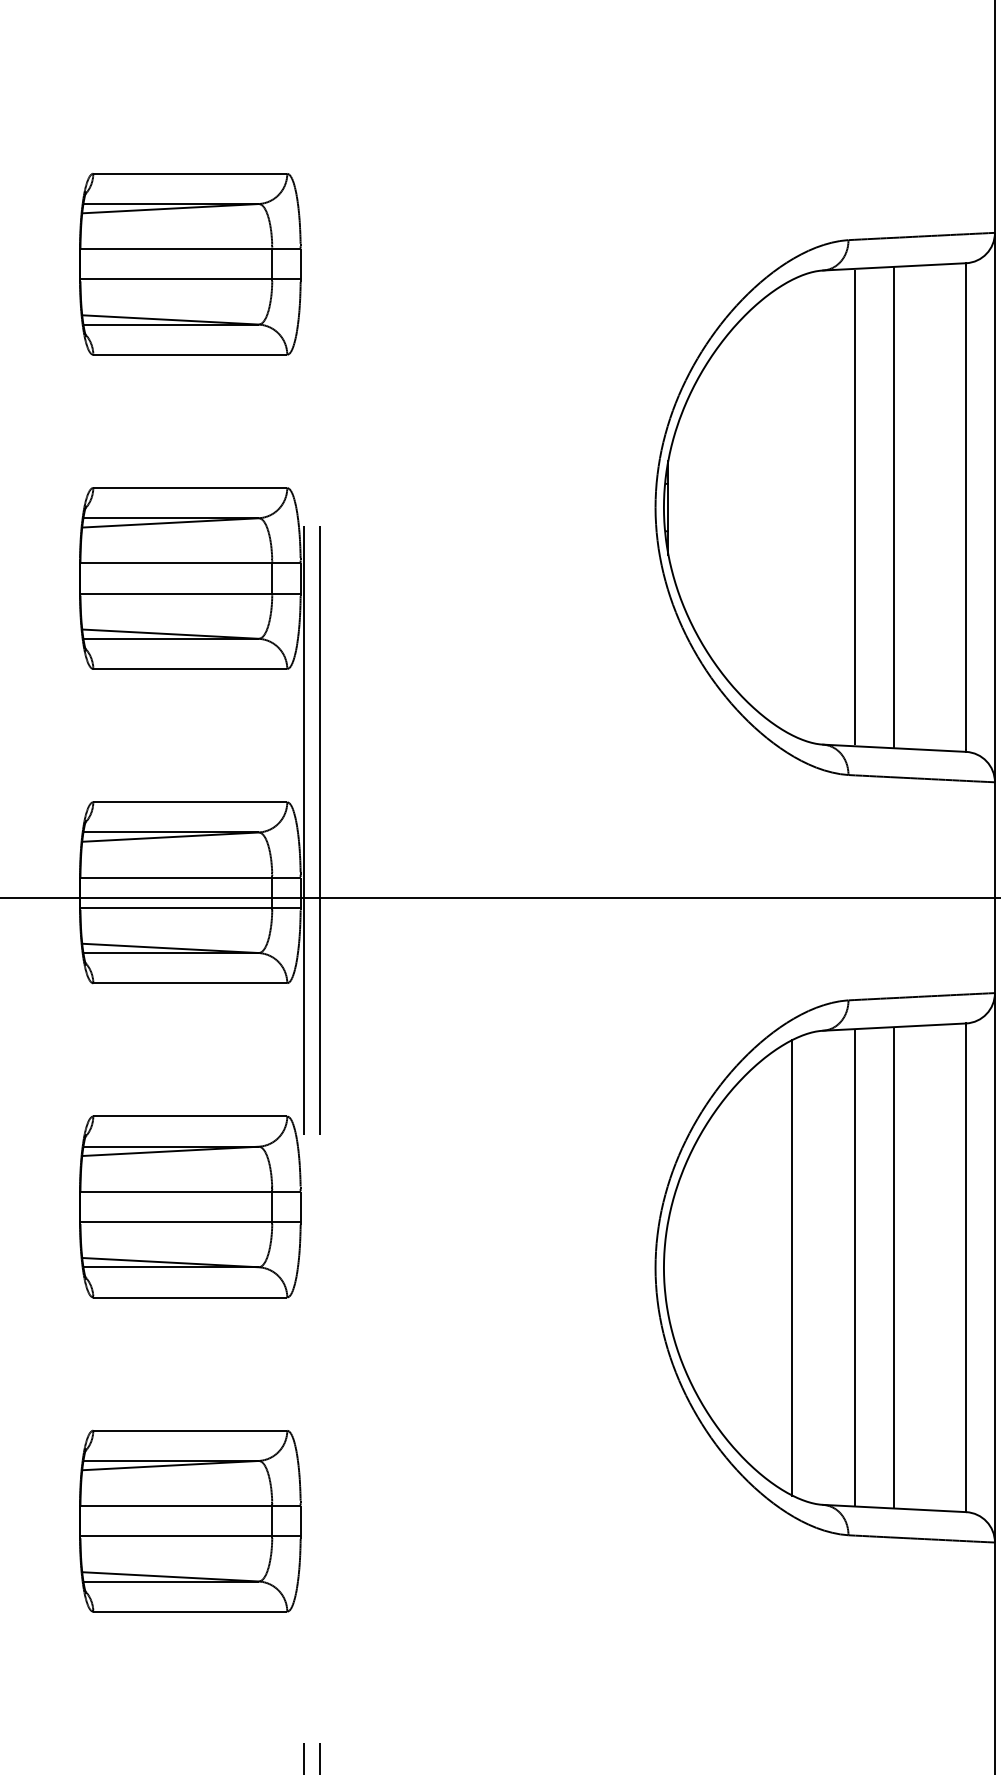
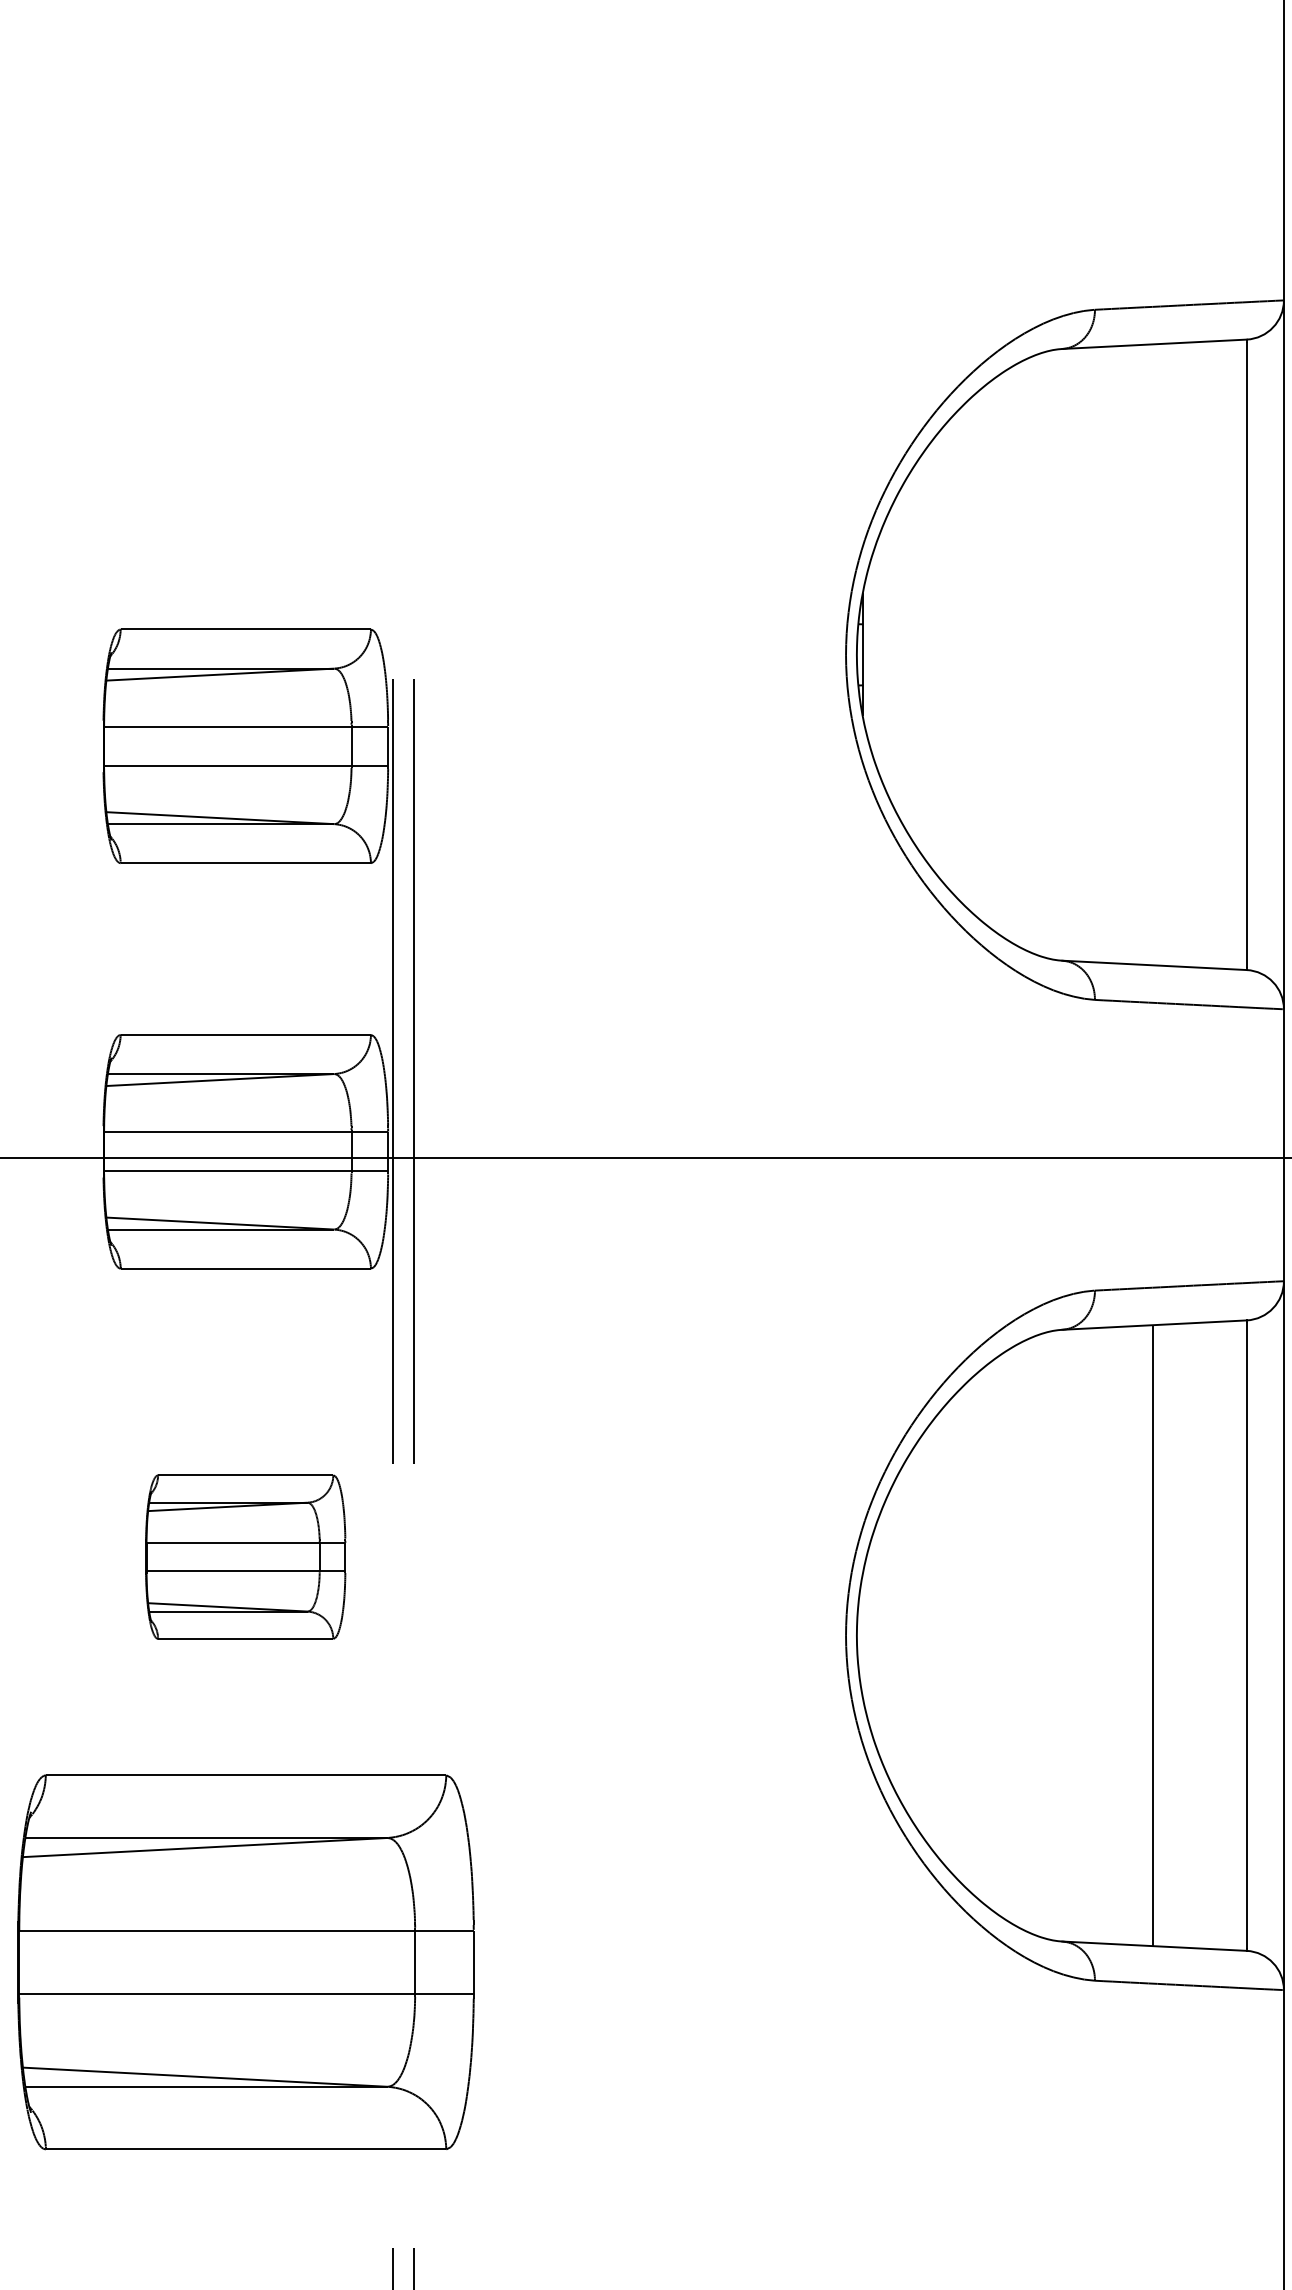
part: (190, 263) -> (245, 340), removed
line: (855, 507) -> (1103, 654), removed
line: (893, 507) -> (1153, 654), removed
part: (190, 1206) -> (245, 1556), size x0.7
line: (792, 1267) -> (1022, 1635), removed
line: (855, 1267) -> (1103, 1635), removed
part: (190, 1521) -> (245, 1962), size x1.6

